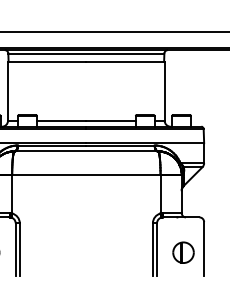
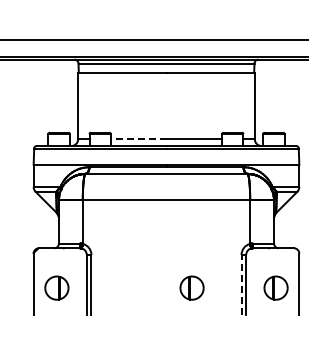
line: (61, 120) -> (138, 139), solid -> dashed
line: (152, 249) -> (241, 284), solid -> dashed
part: (108, 252) -> (191, 287), added

